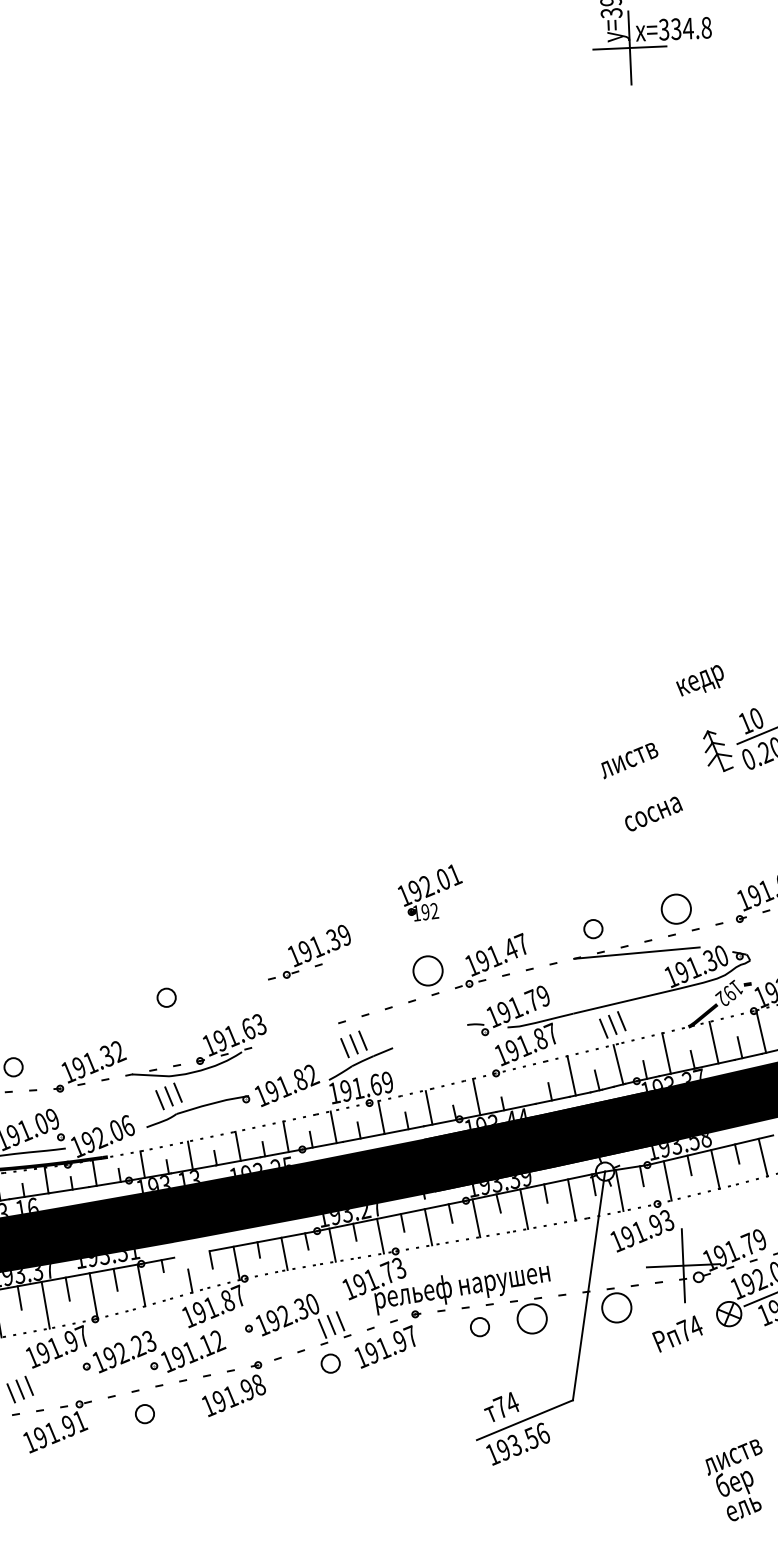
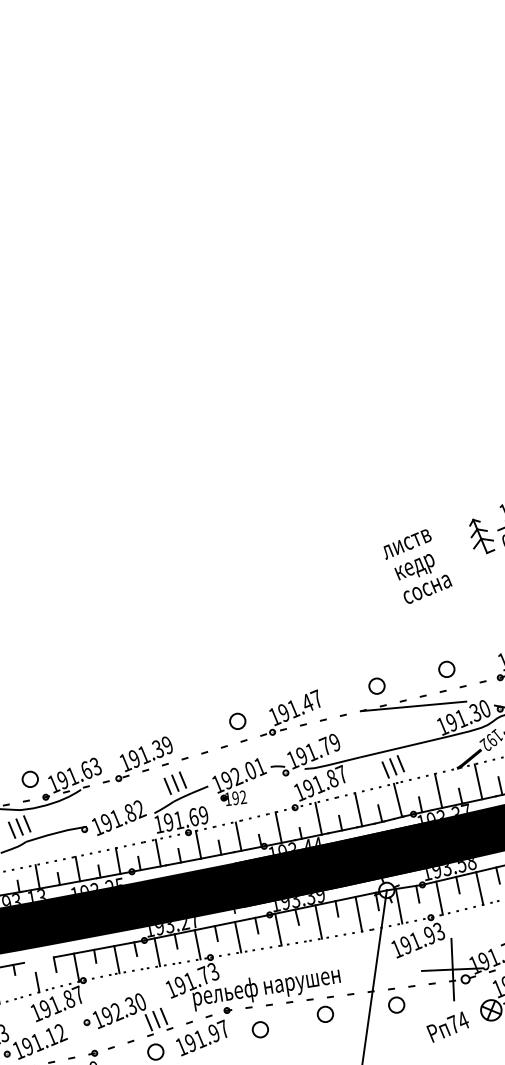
text: (699, 680) -> (414, 566), moved
part: (429, 892) -> (238, 781), moved
circle: (676, 909) -> (446, 669), size x0.62
part: (309, 952) -> (137, 759), moved
circle: (427, 970) -> (237, 721), size x0.62
circle: (166, 997) -> (30, 779), moved
line: (524, 1086) -> (318, 818), added
circle: (616, 1307) -> (396, 1004), size x0.62
circle: (532, 1318) -> (325, 1014), size x0.62
circle: (479, 1327) -> (260, 1030), moved

